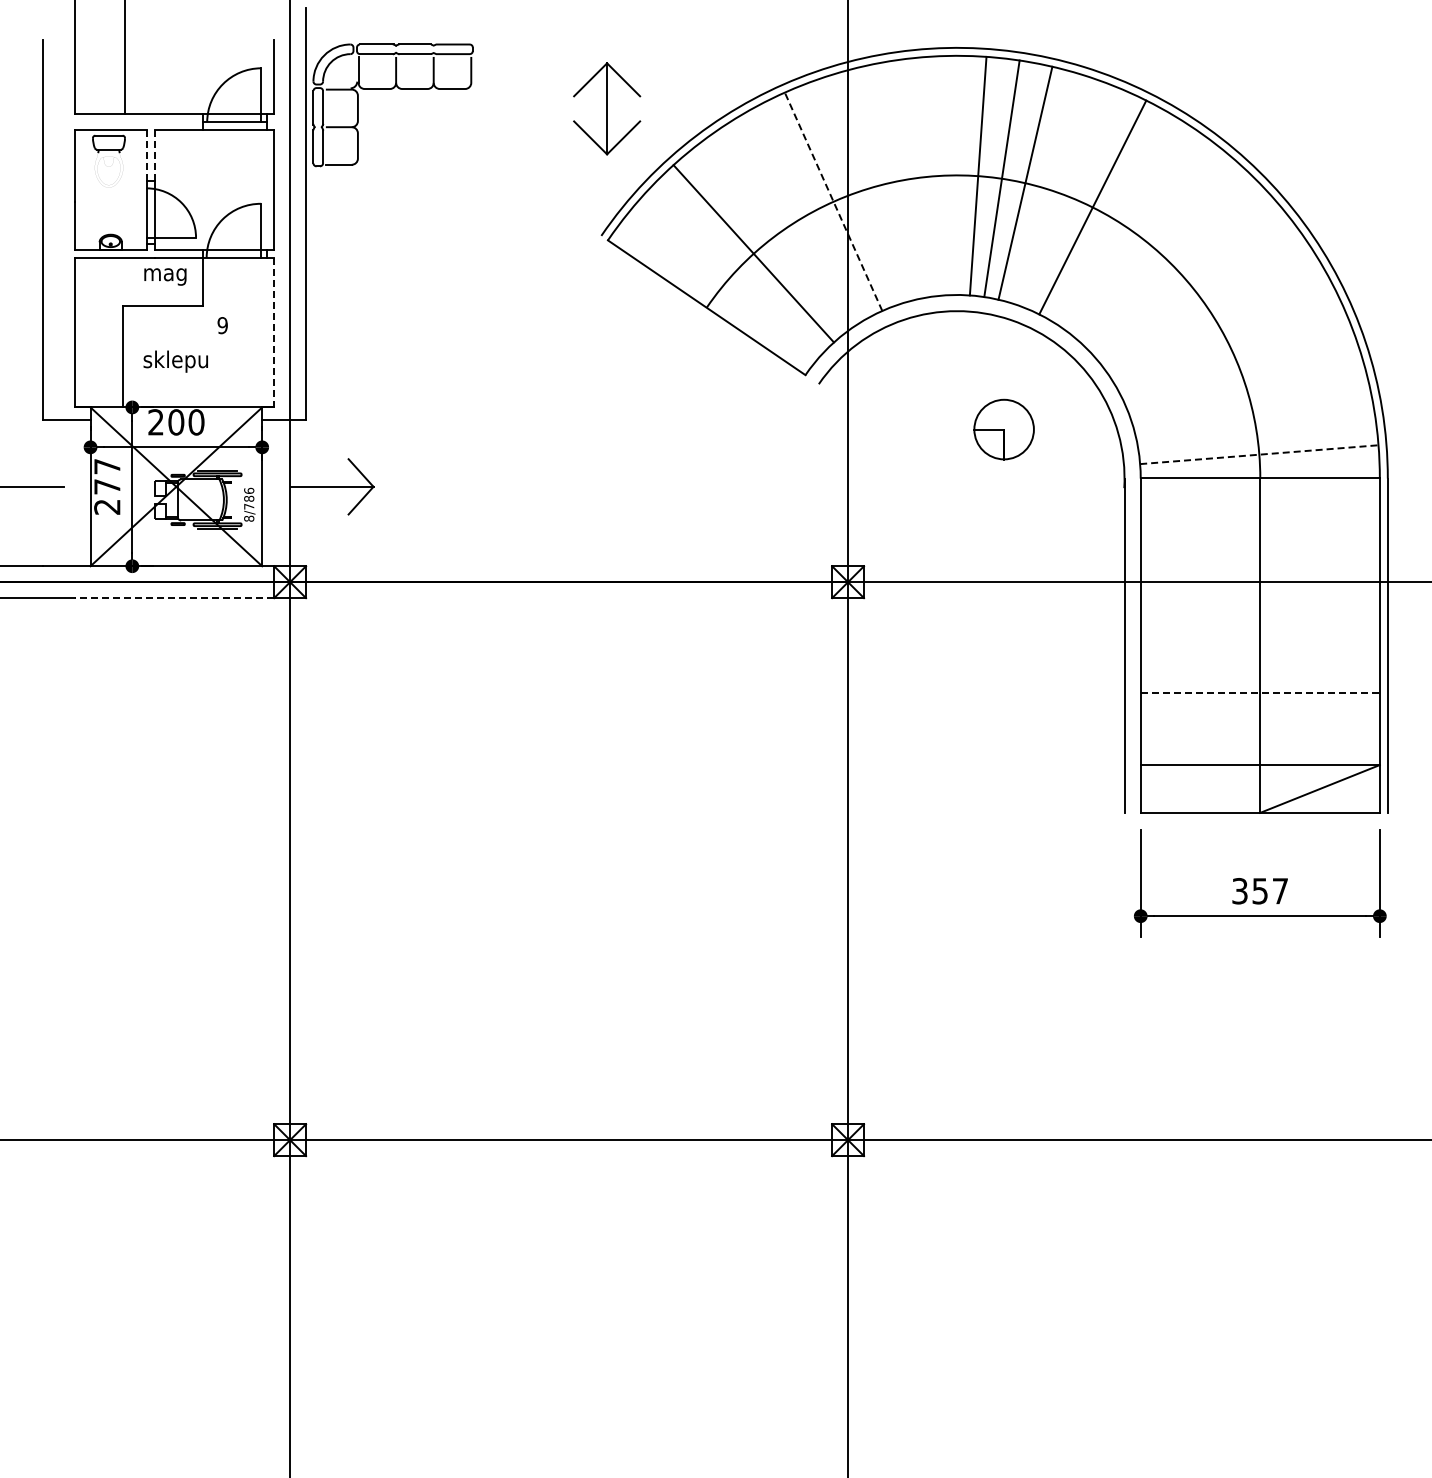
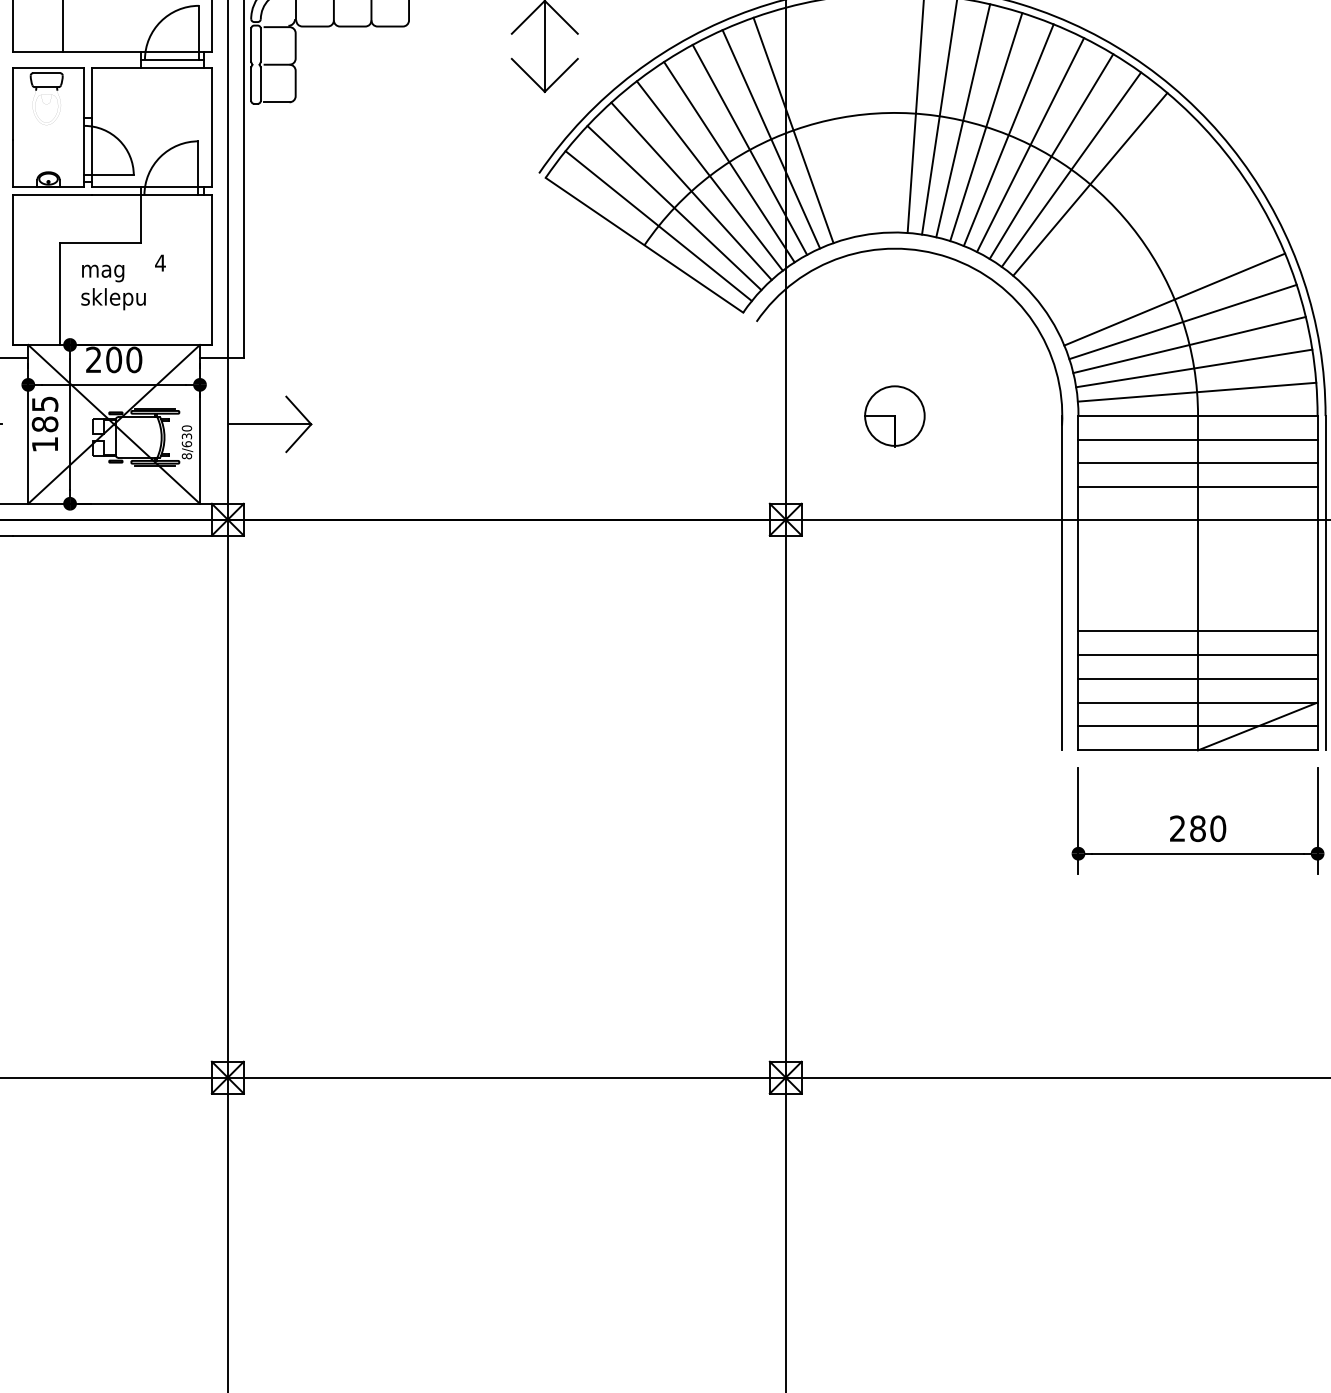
line: (146, 155) -> (84, 93), dashed -> solid
line: (154, 155) -> (92, 93), dashed -> solid
line: (1048, 189) -> (986, 127), added
line: (855, 192) -> (793, 130), added
line: (1070, 197) -> (1008, 135), added
line: (833, 201) -> (771, 139), dashed -> solid
line: (811, 212) -> (749, 150), added
line: (1113, 218) -> (1051, 156), added
line: (791, 224) -> (729, 162), added
line: (1133, 232) -> (1071, 170), added
line: (772, 238) -> (710, 176), added
line: (1152, 246) -> (1090, 184), added
line: (736, 270) -> (674, 208), added
text: (165, 276) -> (103, 273), moved
line: (720, 288) -> (658, 226), added
text: (222, 325) -> (160, 263), 9 -> 4
line: (274, 332) -> (212, 270), dashed -> solid
line: (1236, 362) -> (1174, 300), added
line: (1244, 384) -> (1182, 322), added
line: (1251, 407) -> (1189, 345), added
part: (1003, 429) -> (894, 416), moved
line: (1256, 430) -> (1194, 368), added
line: (1259, 454) -> (1197, 392), dashed -> solid
text: (107, 486) -> (45, 424), 277 -> 185
text: (249, 498) -> (187, 436), 8/786 -> 8/630
line: (1259, 502) -> (1197, 440), added
line: (1259, 525) -> (1197, 463), added
line: (1259, 549) -> (1197, 487), added
line: (174, 598) -> (112, 536), dashed -> solid
line: (1260, 693) -> (1198, 631), dashed -> solid
line: (1259, 717) -> (1197, 655), added
line: (1259, 741) -> (1197, 679), added
line: (1259, 788) -> (1197, 726), added
text: (1260, 891) -> (1198, 829), 357 -> 280

